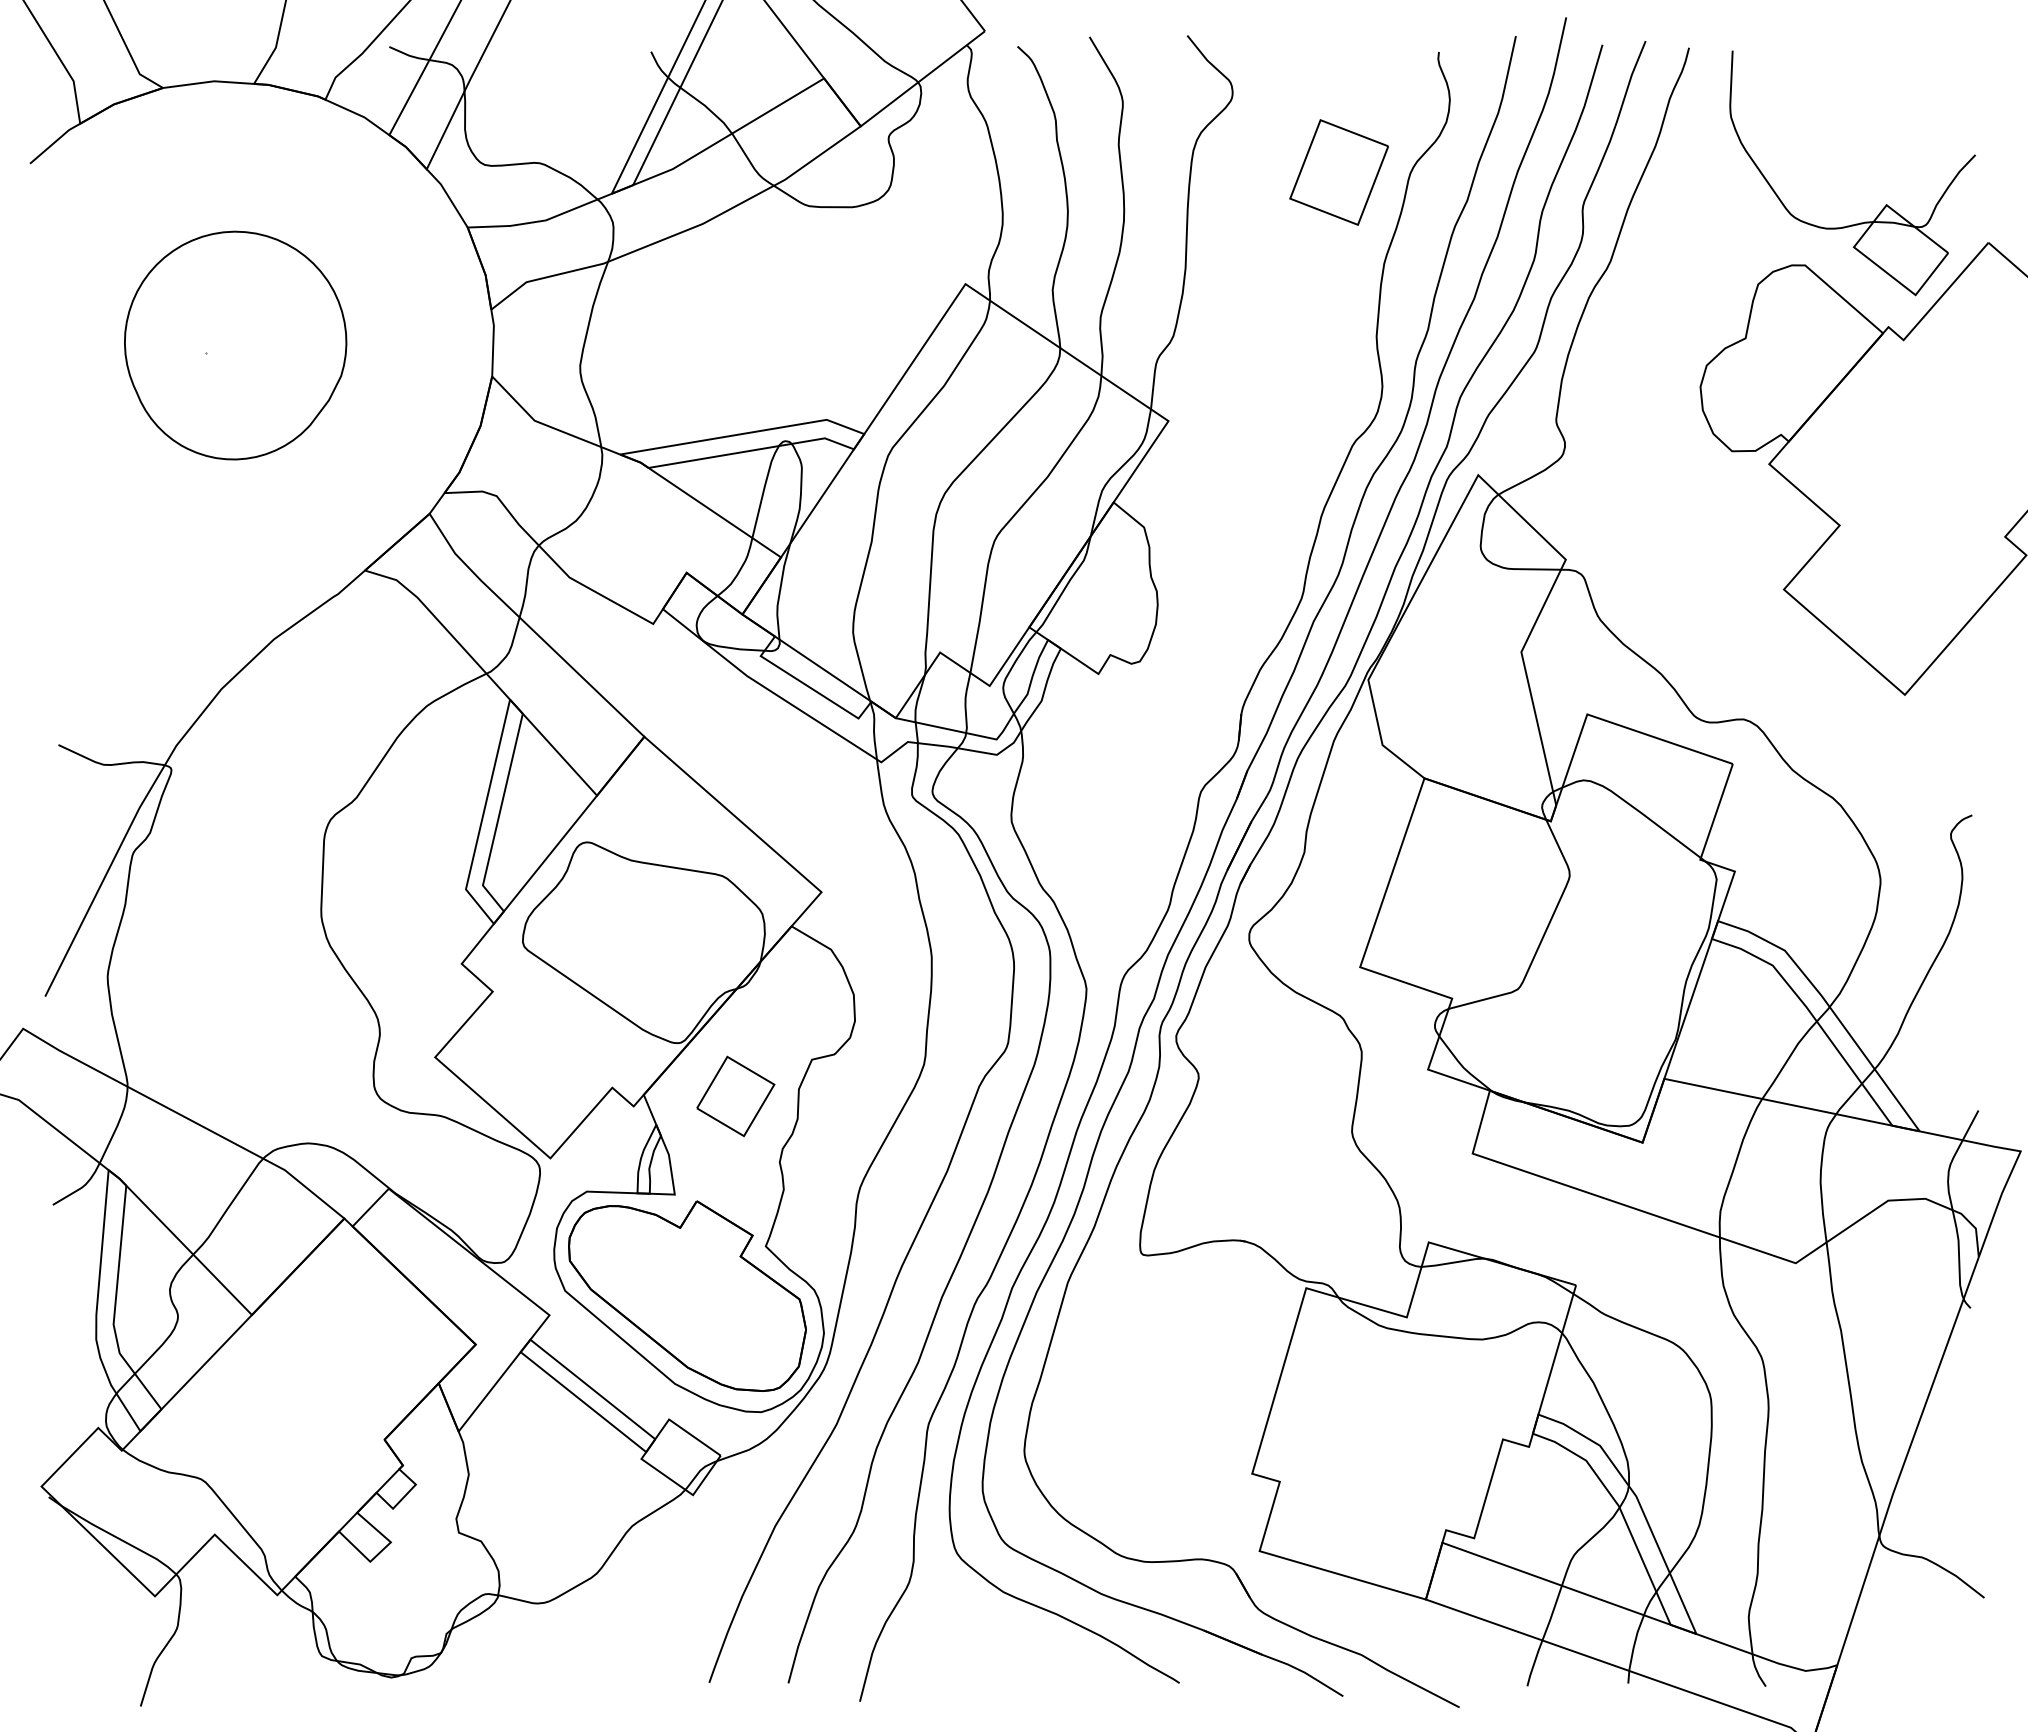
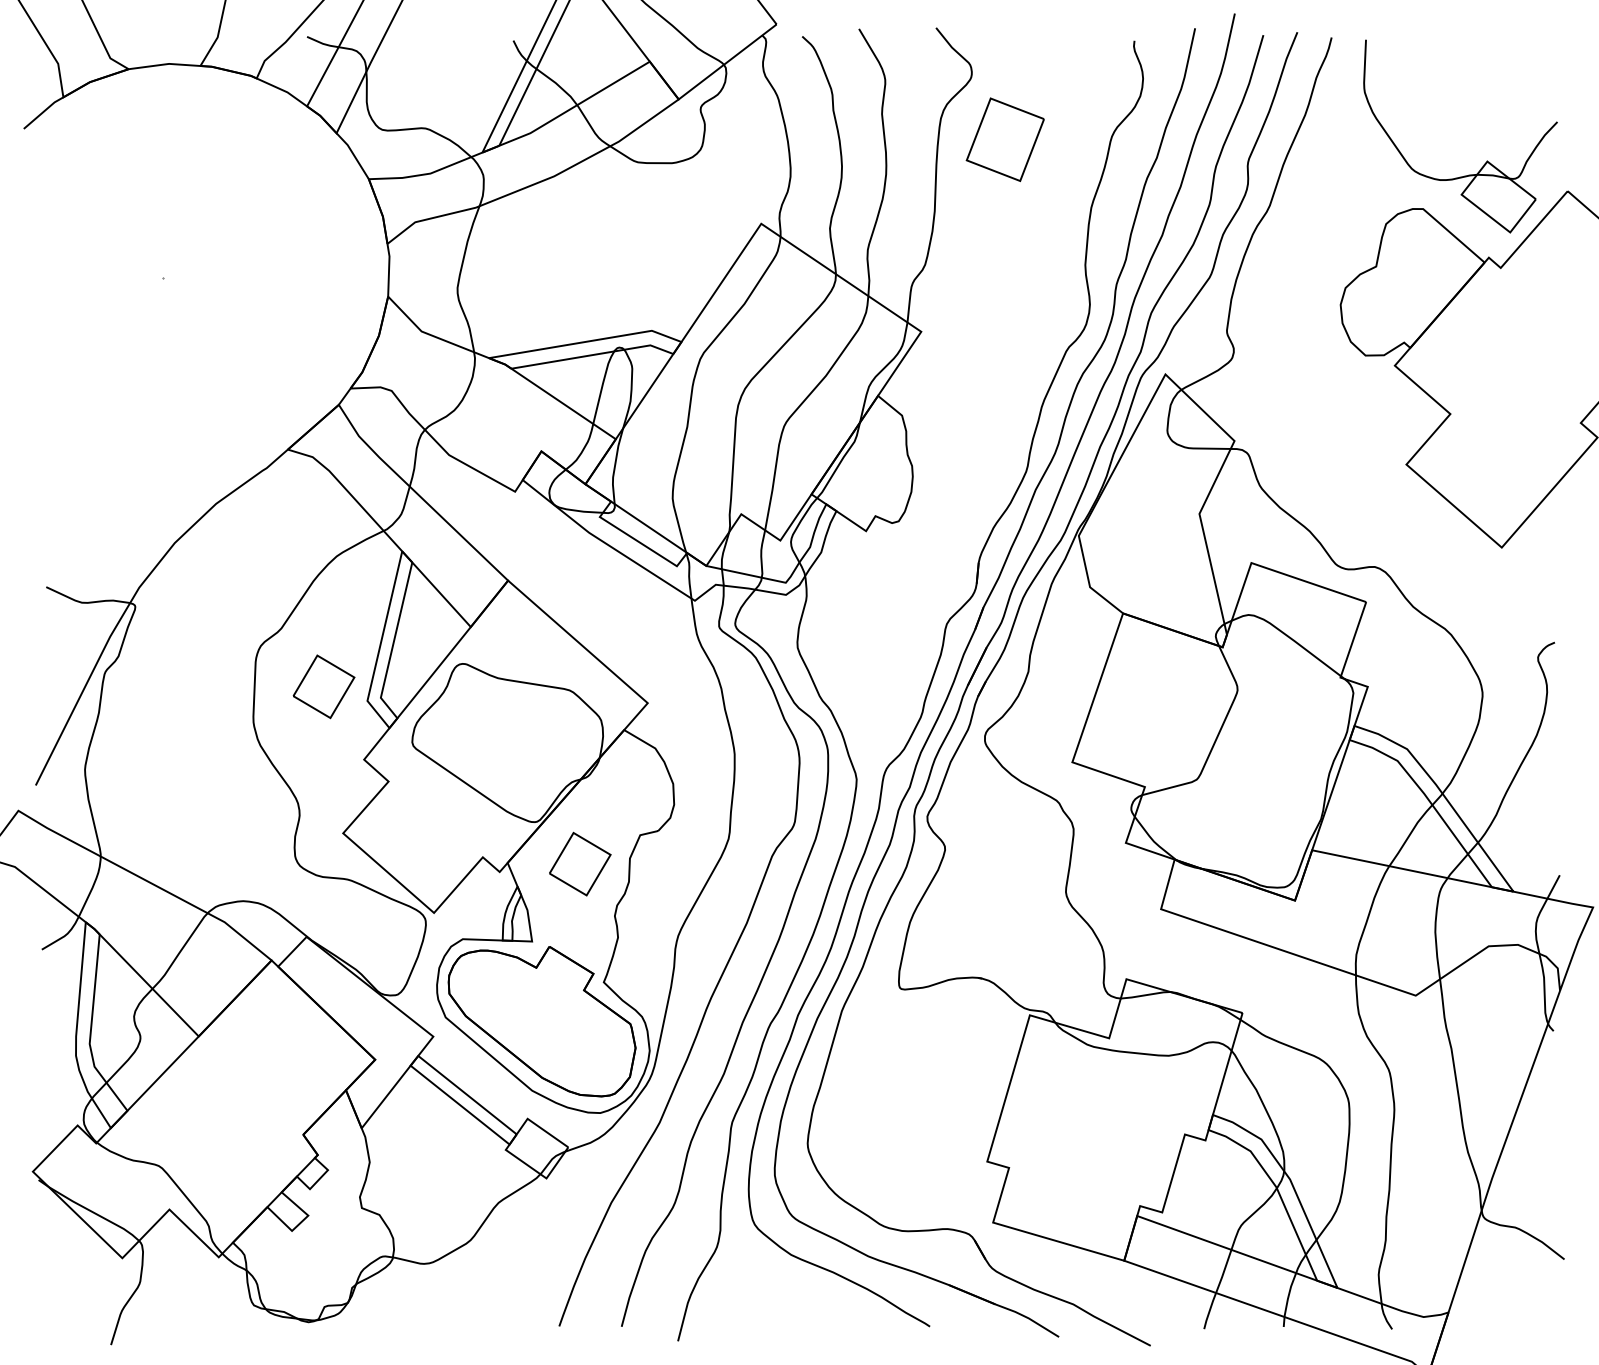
part: (1338, 172) -> (1004, 139), moved
part: (235, 345) -> (185, 272), removed
part: (410, 871) -> (323, 686), added

